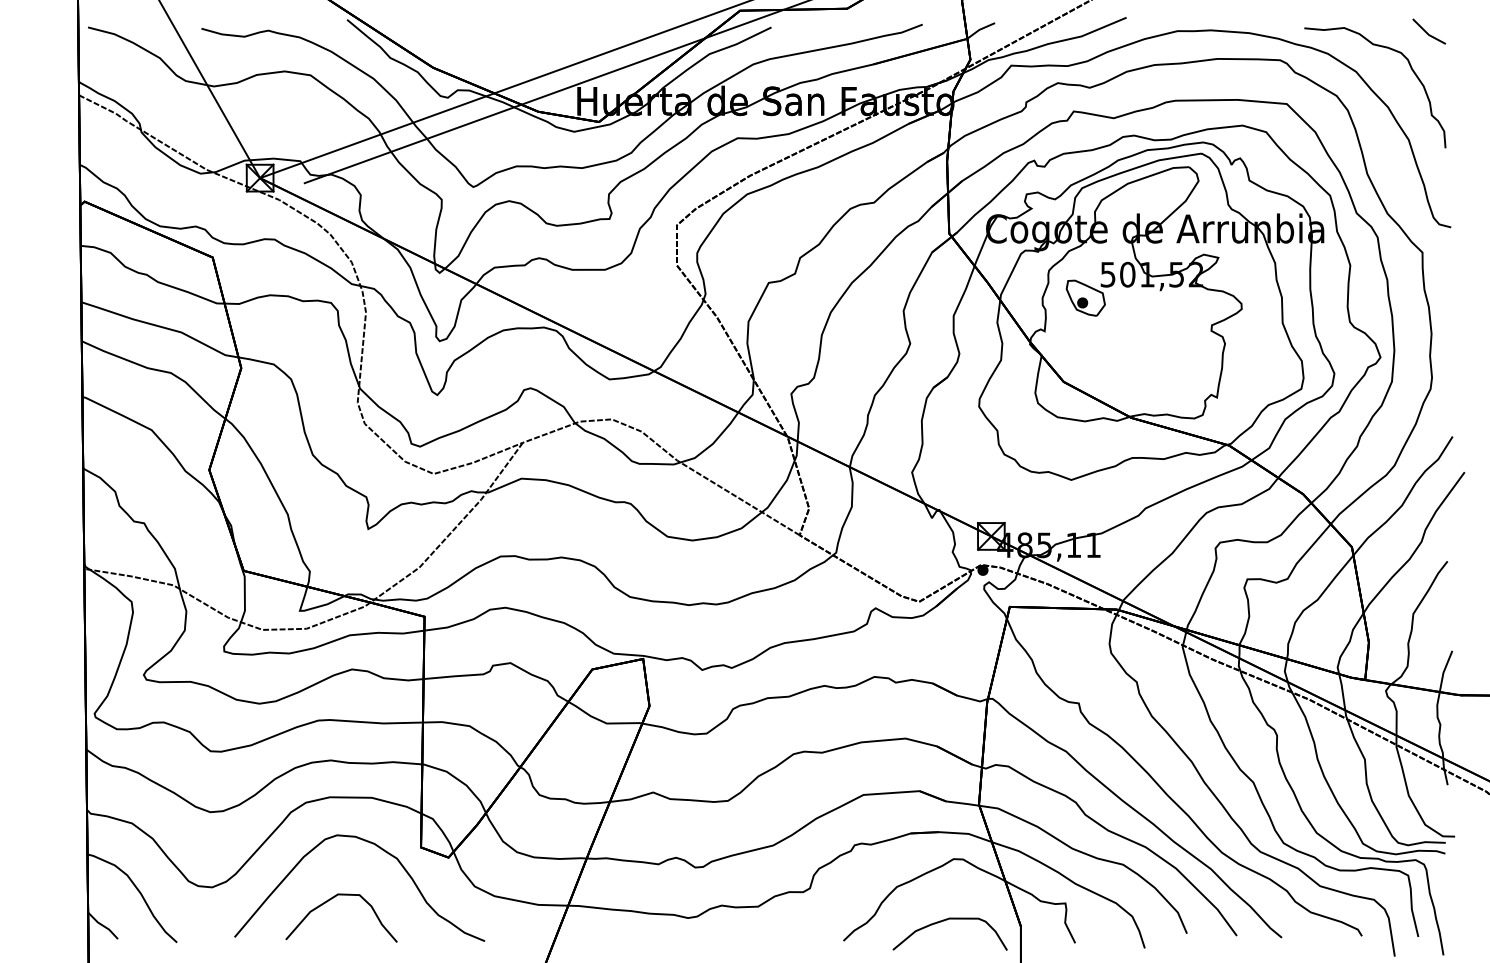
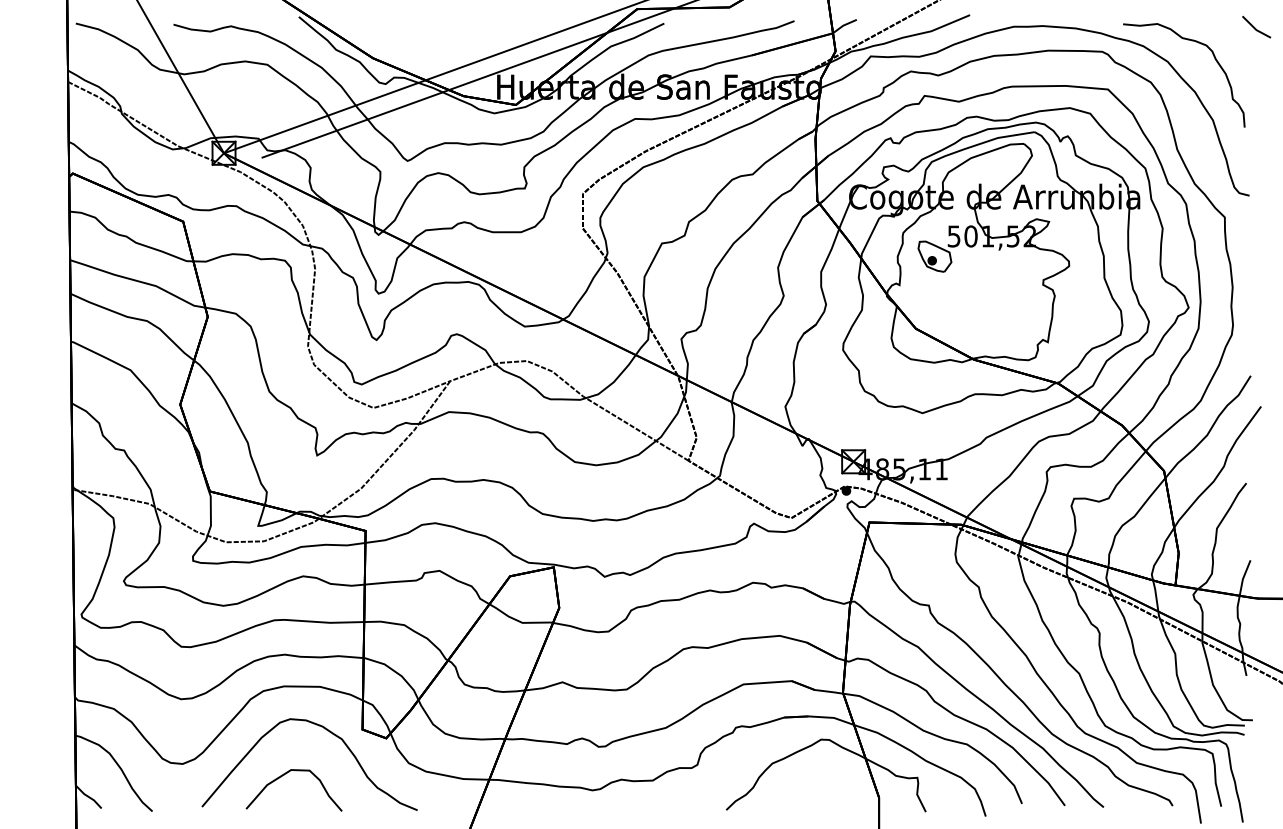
line: (1427, 32) -> (1255, 27), moved
curve: (944, 921) -> (813, 793), removed

